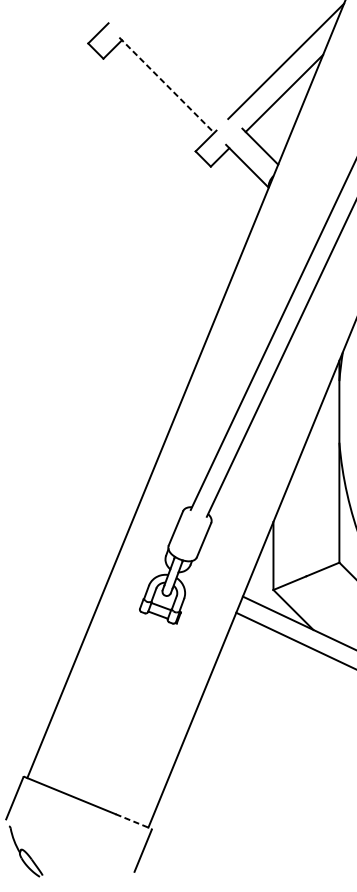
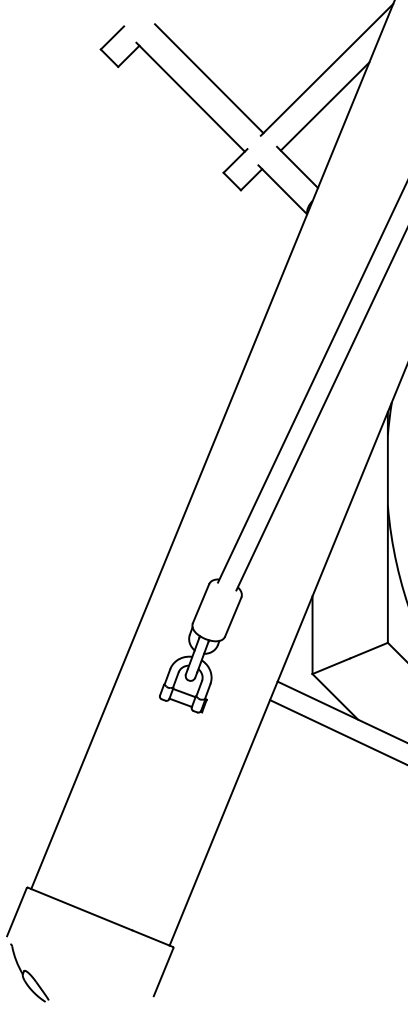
line: (183, 68) -> (209, 78), added
line: (166, 85) -> (190, 97), dashed -> solid
line: (133, 821) -> (152, 938), dashed -> solid

